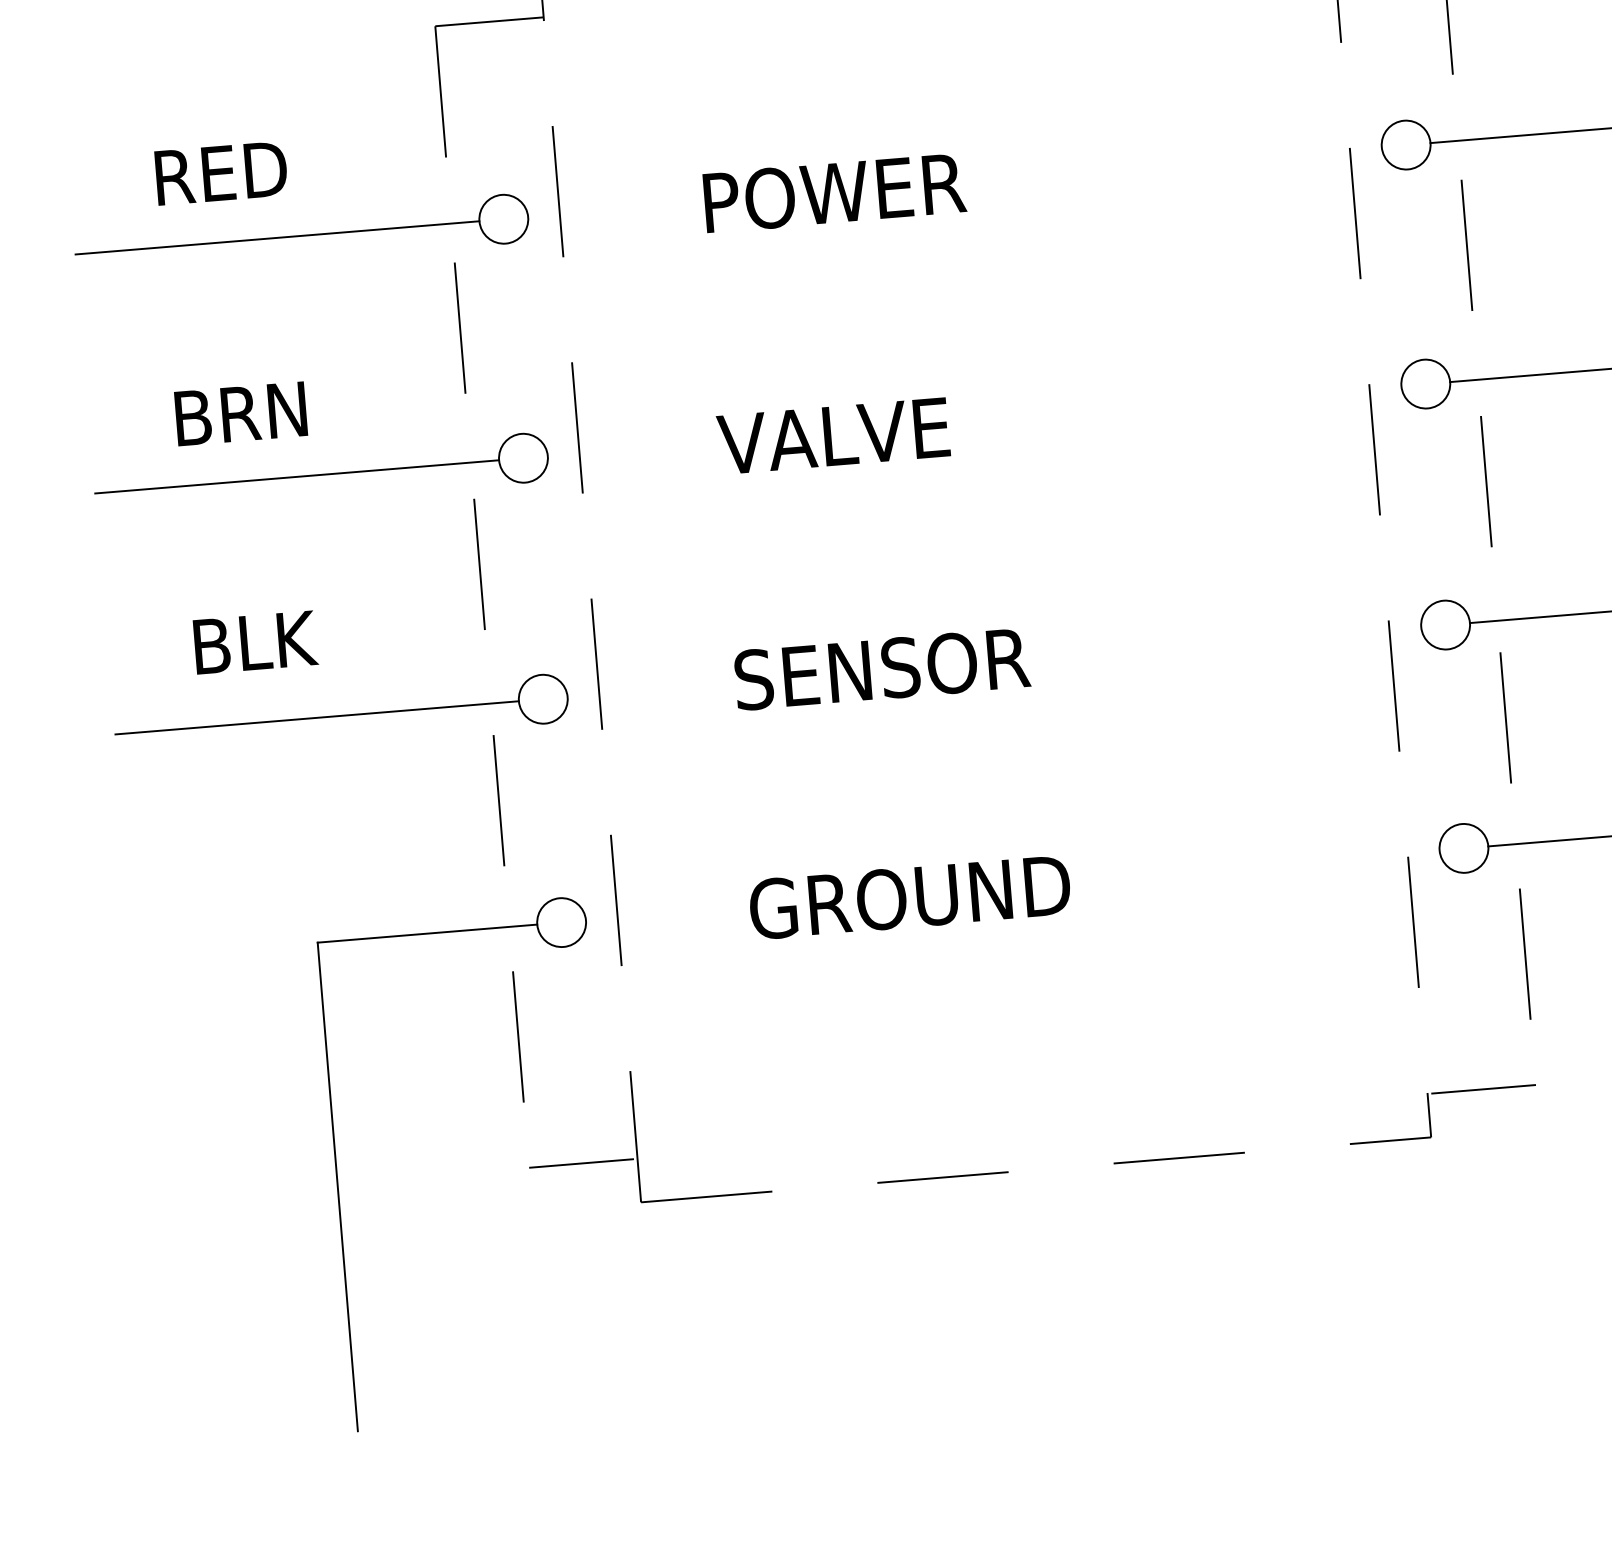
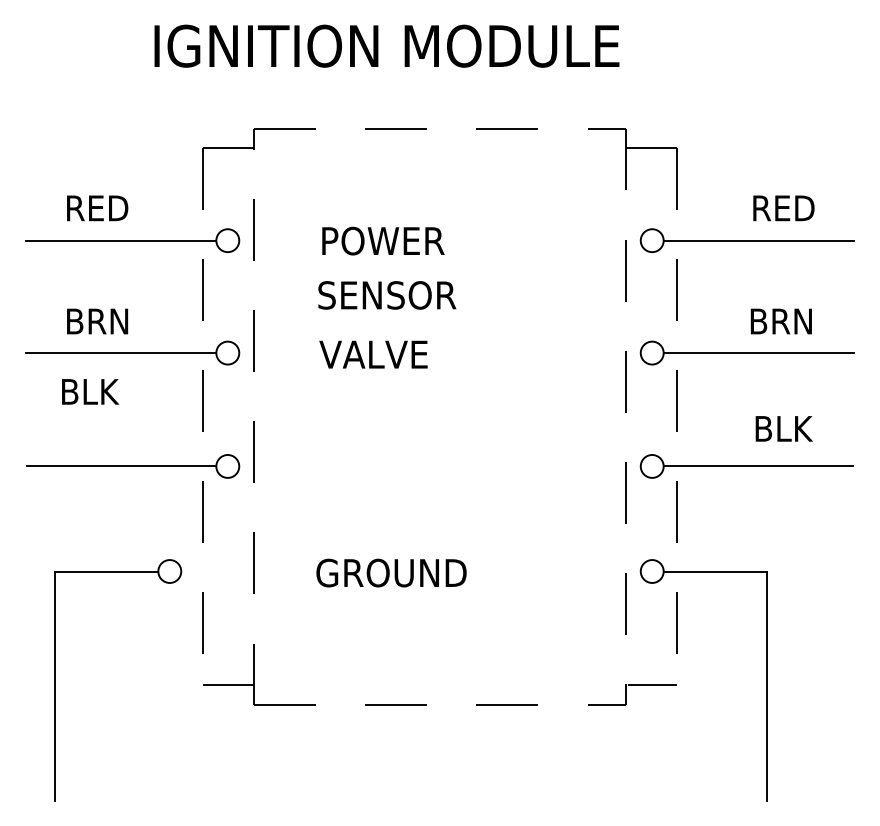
text: (255, 641) -> (90, 391), moved
text: (882, 669) -> (387, 295), moved
part: (337, 1174) -> (55, 680), moved

